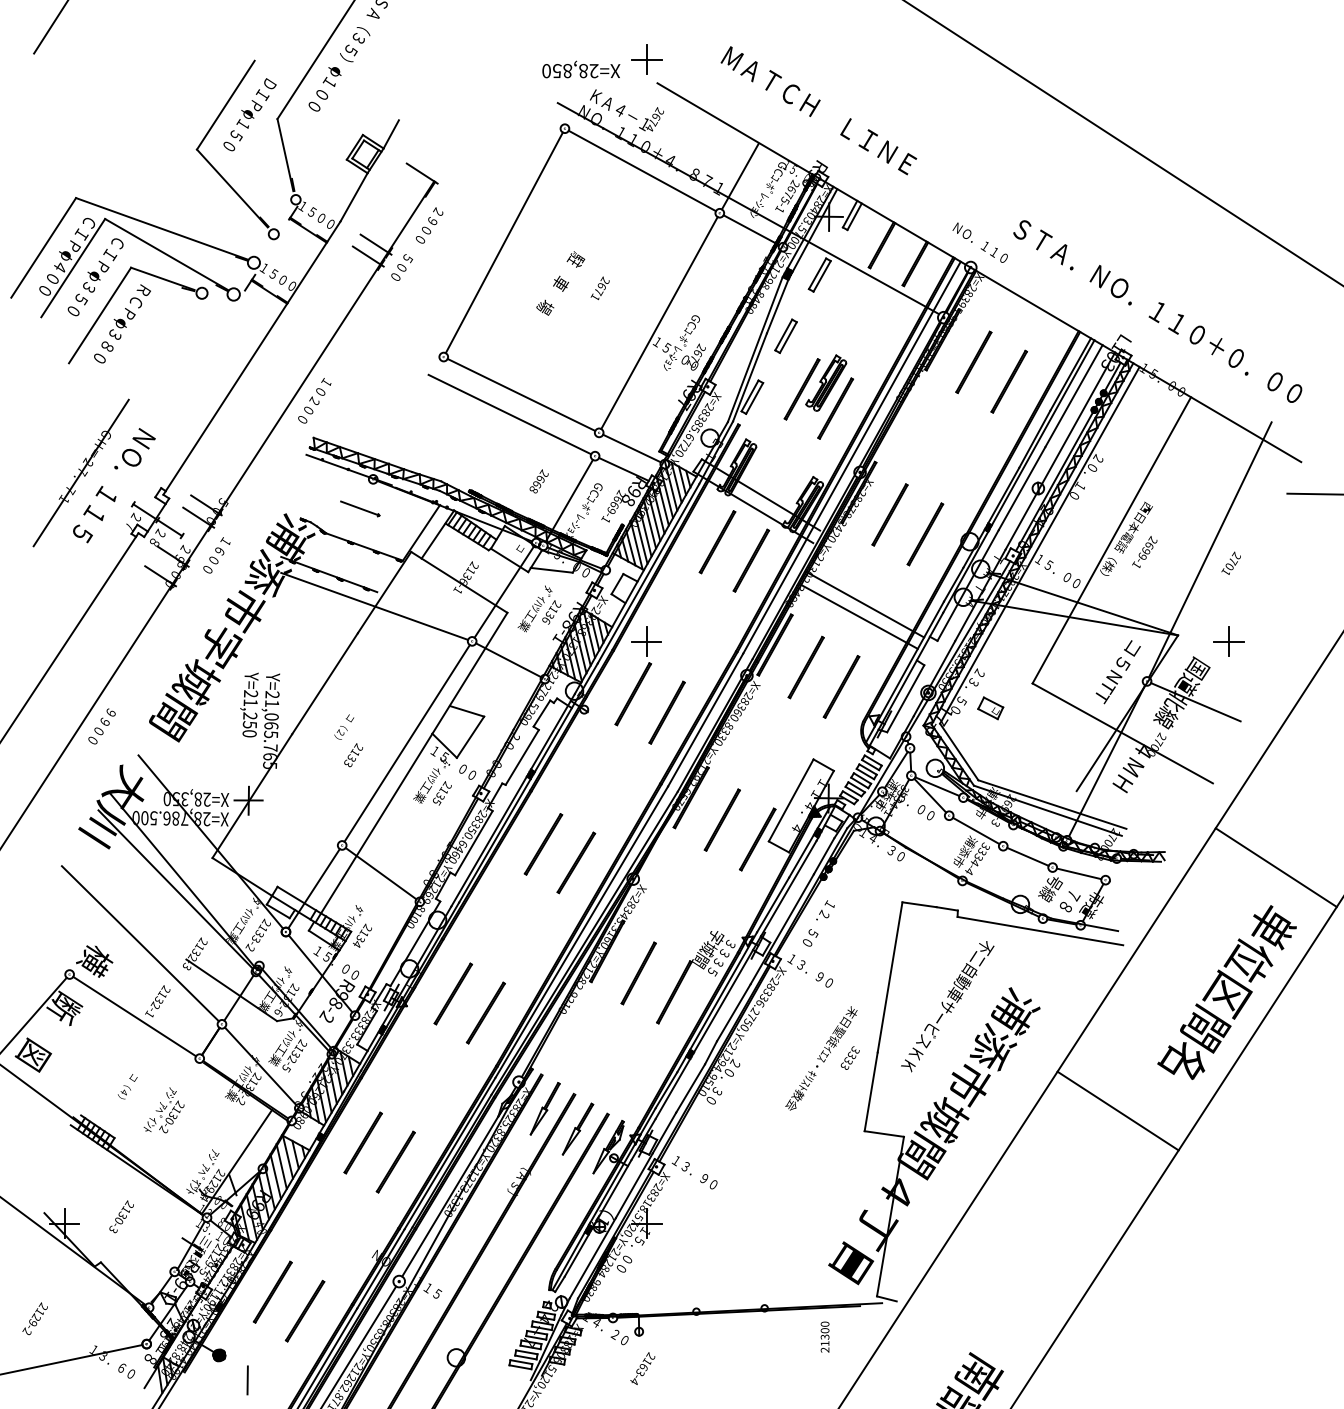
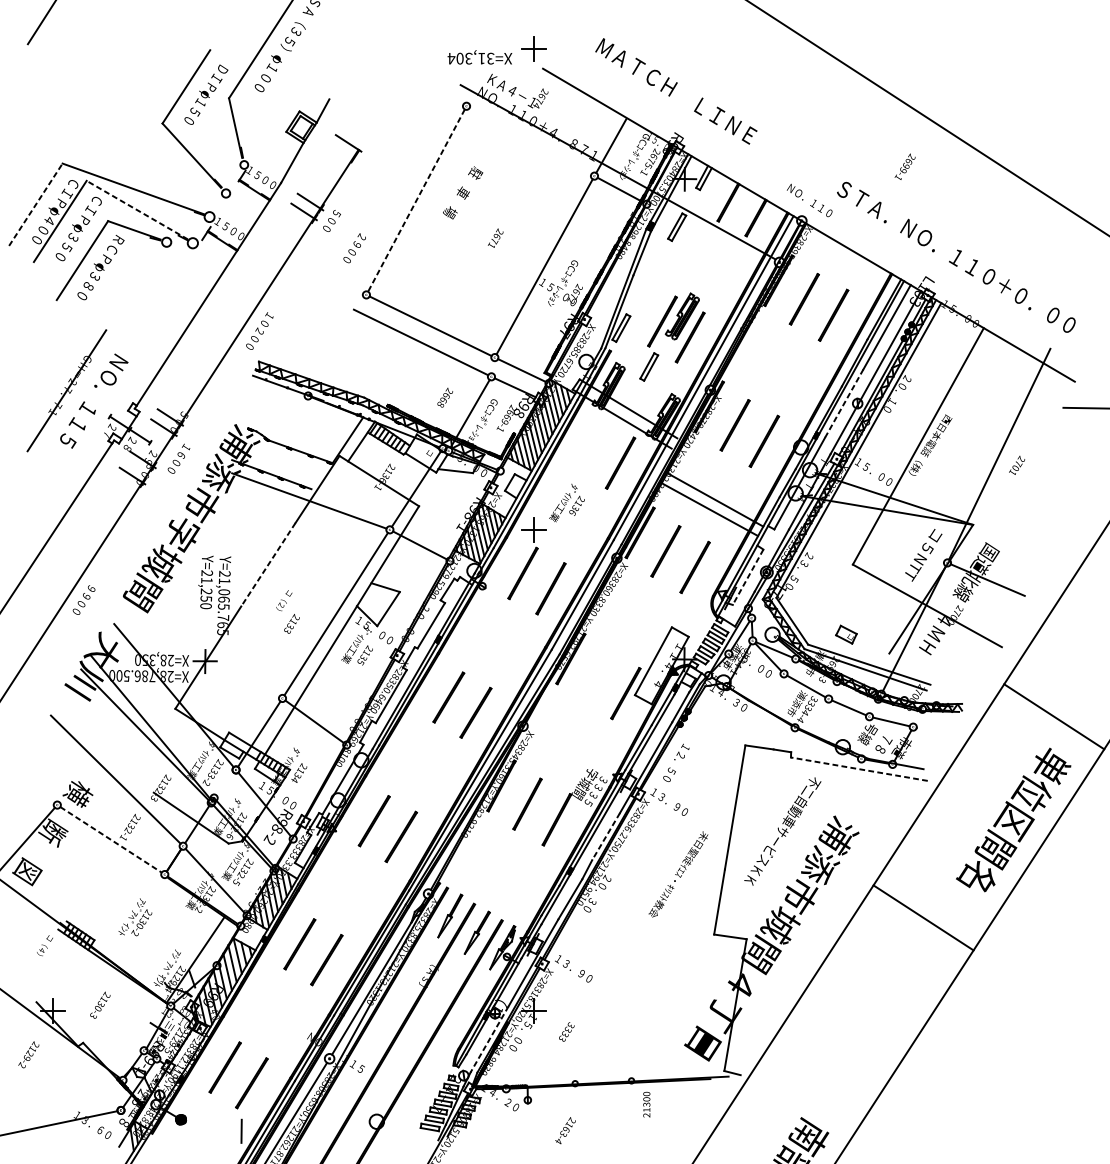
text: (570, 71) -> (471, 59), X=28,850 -> X=31,304
line: (641, 170) -> (529, 140), removed
text: (429, 225) -> (354, 248), moved
line: (504, 242) -> (416, 200), solid -> dashed
line: (43, 247) -> (35, 204), solid -> dashed
line: (166, 254) -> (137, 210), solid -> dashed
text: (560, 283) -> (462, 192), moved
part: (785, 336) -> (648, 367), moved
line: (1022, 488) -> (844, 403), solid -> dashed
part: (360, 508) -> (297, 420), removed
line: (717, 542) -> (592, 448), removed
text: (1144, 551) -> (904, 166), moved
text: (539, 608) -> (566, 502), moved
part: (1228, 641) -> (1014, 529), removed
line: (324, 684) -> (267, 565), solid -> dashed
line: (905, 699) -> (747, 577), solid -> dashed
part: (990, 708) -> (846, 634), moved
line: (721, 819) -> (595, 677), removed
line: (1039, 931) -> (858, 769), solid -> dashed
line: (733, 1013) -> (605, 837), solid -> dashed
line: (135, 1016) -> (111, 839), solid -> dashed
text: (849, 1057) -> (566, 1031), moved
text: (127, 1086) -> (44, 945), moved
line: (592, 1258) -> (489, 1039), solid -> dashed
text: (34, 1318) -> (28, 1054), moved
text: (824, 1336) -> (646, 1104), moved
text: (642, 1368) -> (565, 1130), moved
line: (247, 1380) -> (241, 1131), moved

